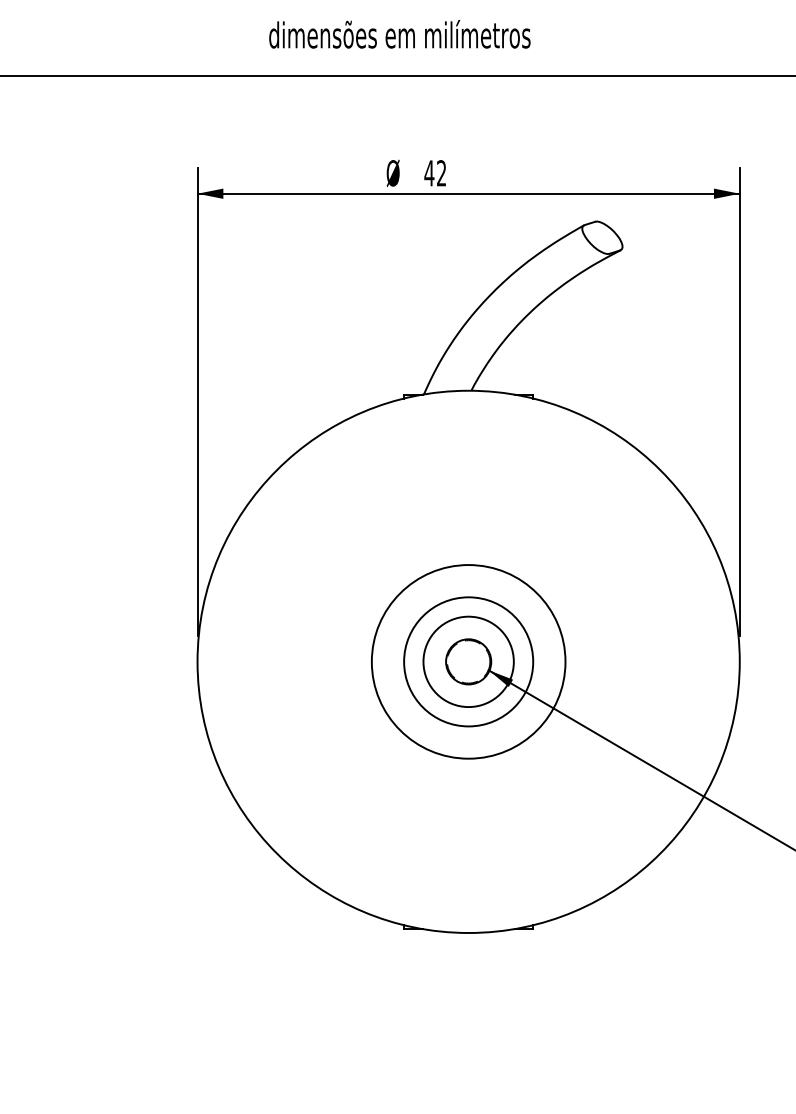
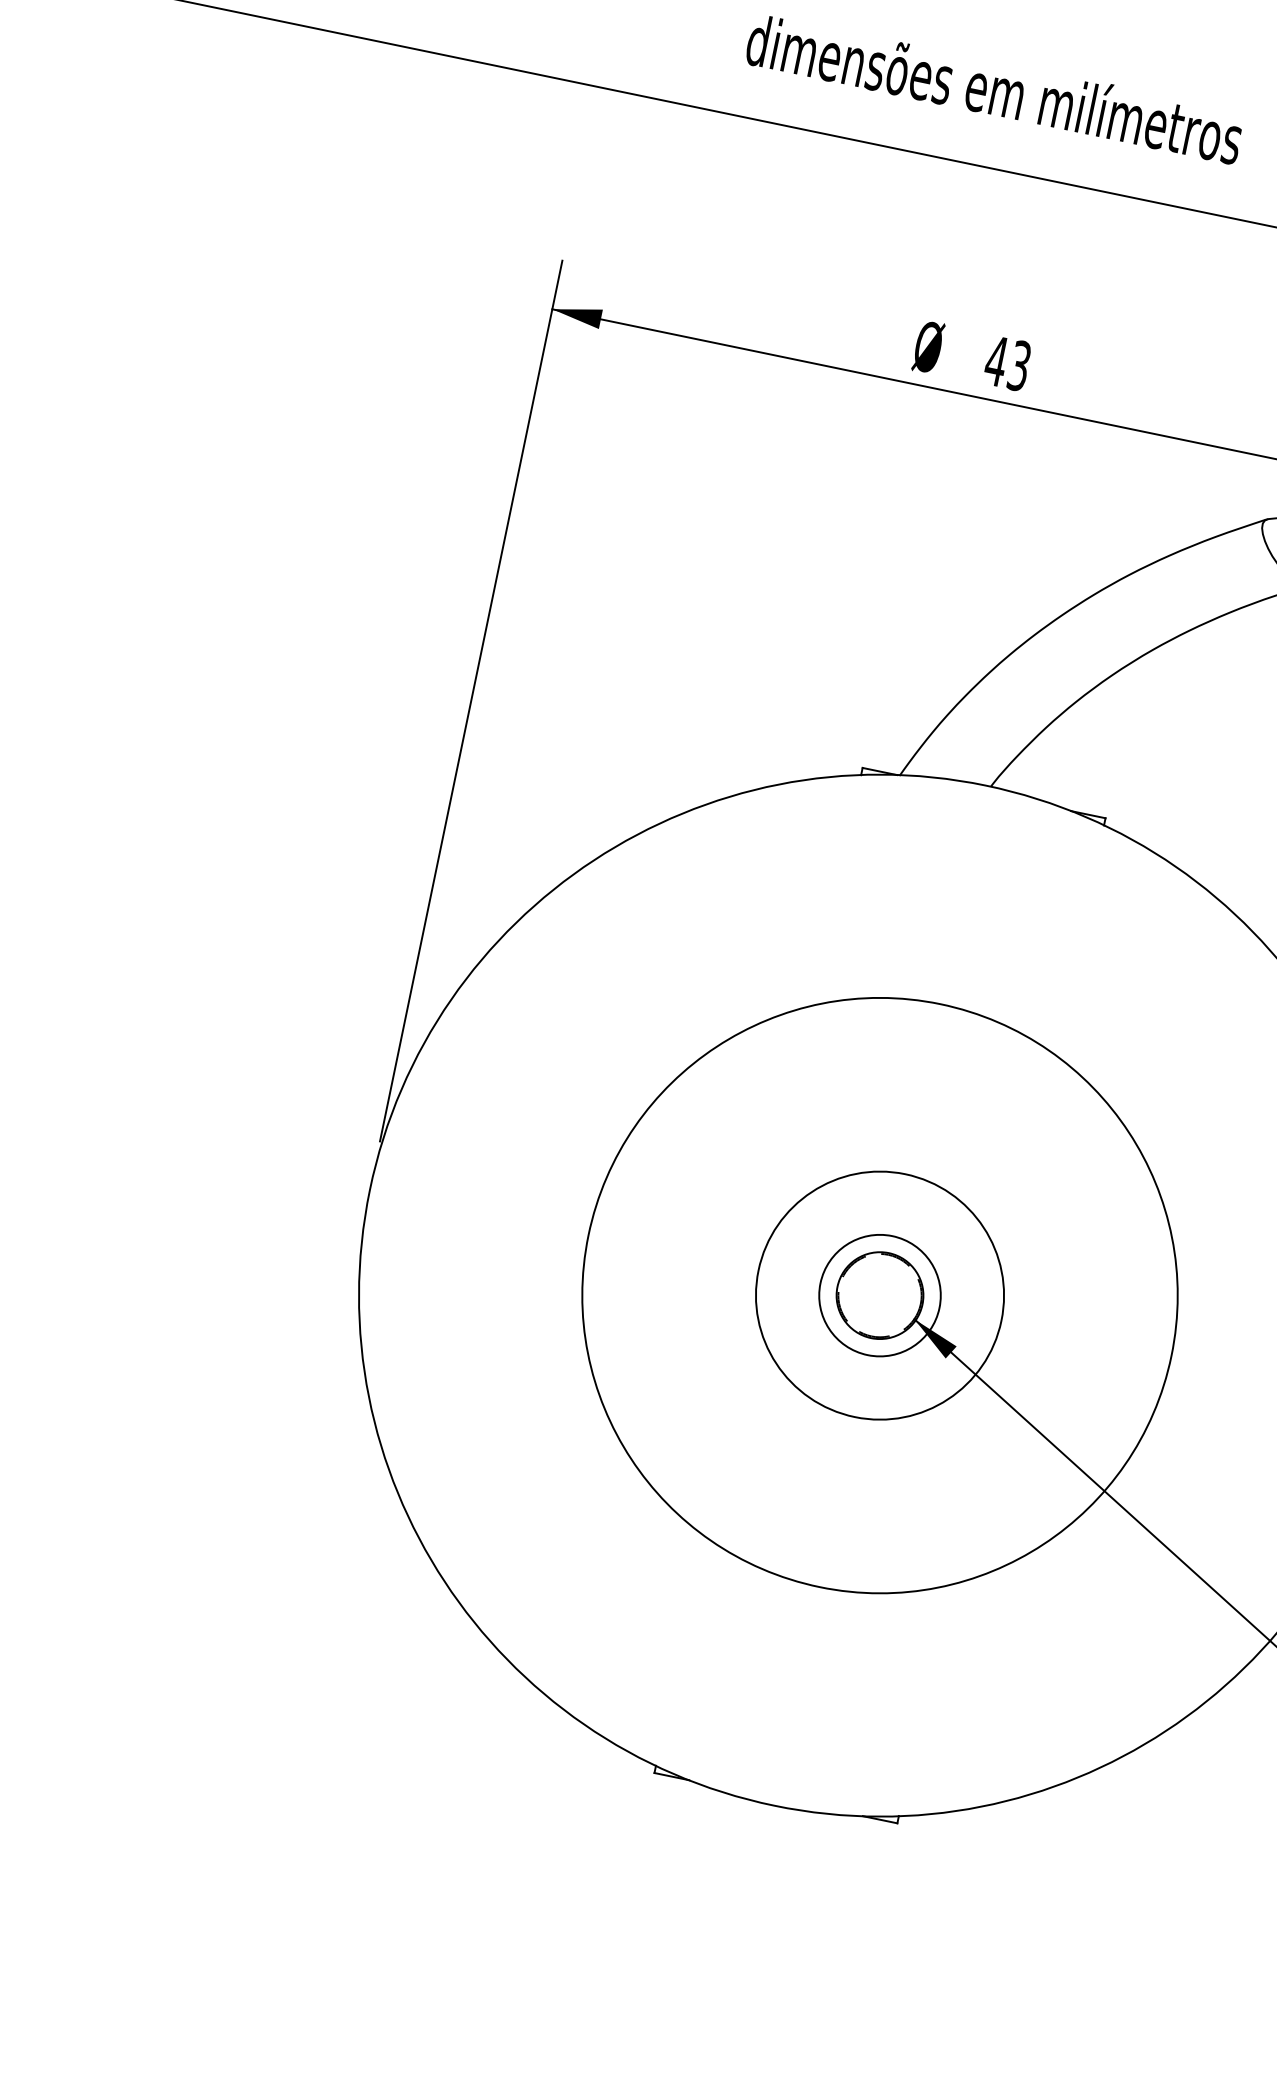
text: (441, 173) -> (1019, 366), 42 -> 43
circle: (468, 661) -> (879, 1294), size x0.7
circle: (468, 661) -> (879, 1294), size x1.6

